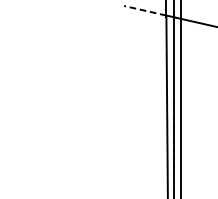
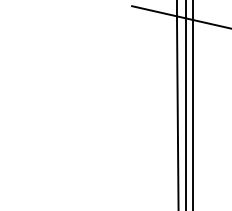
line: (145, 10) -> (154, 11), dashed -> solid

